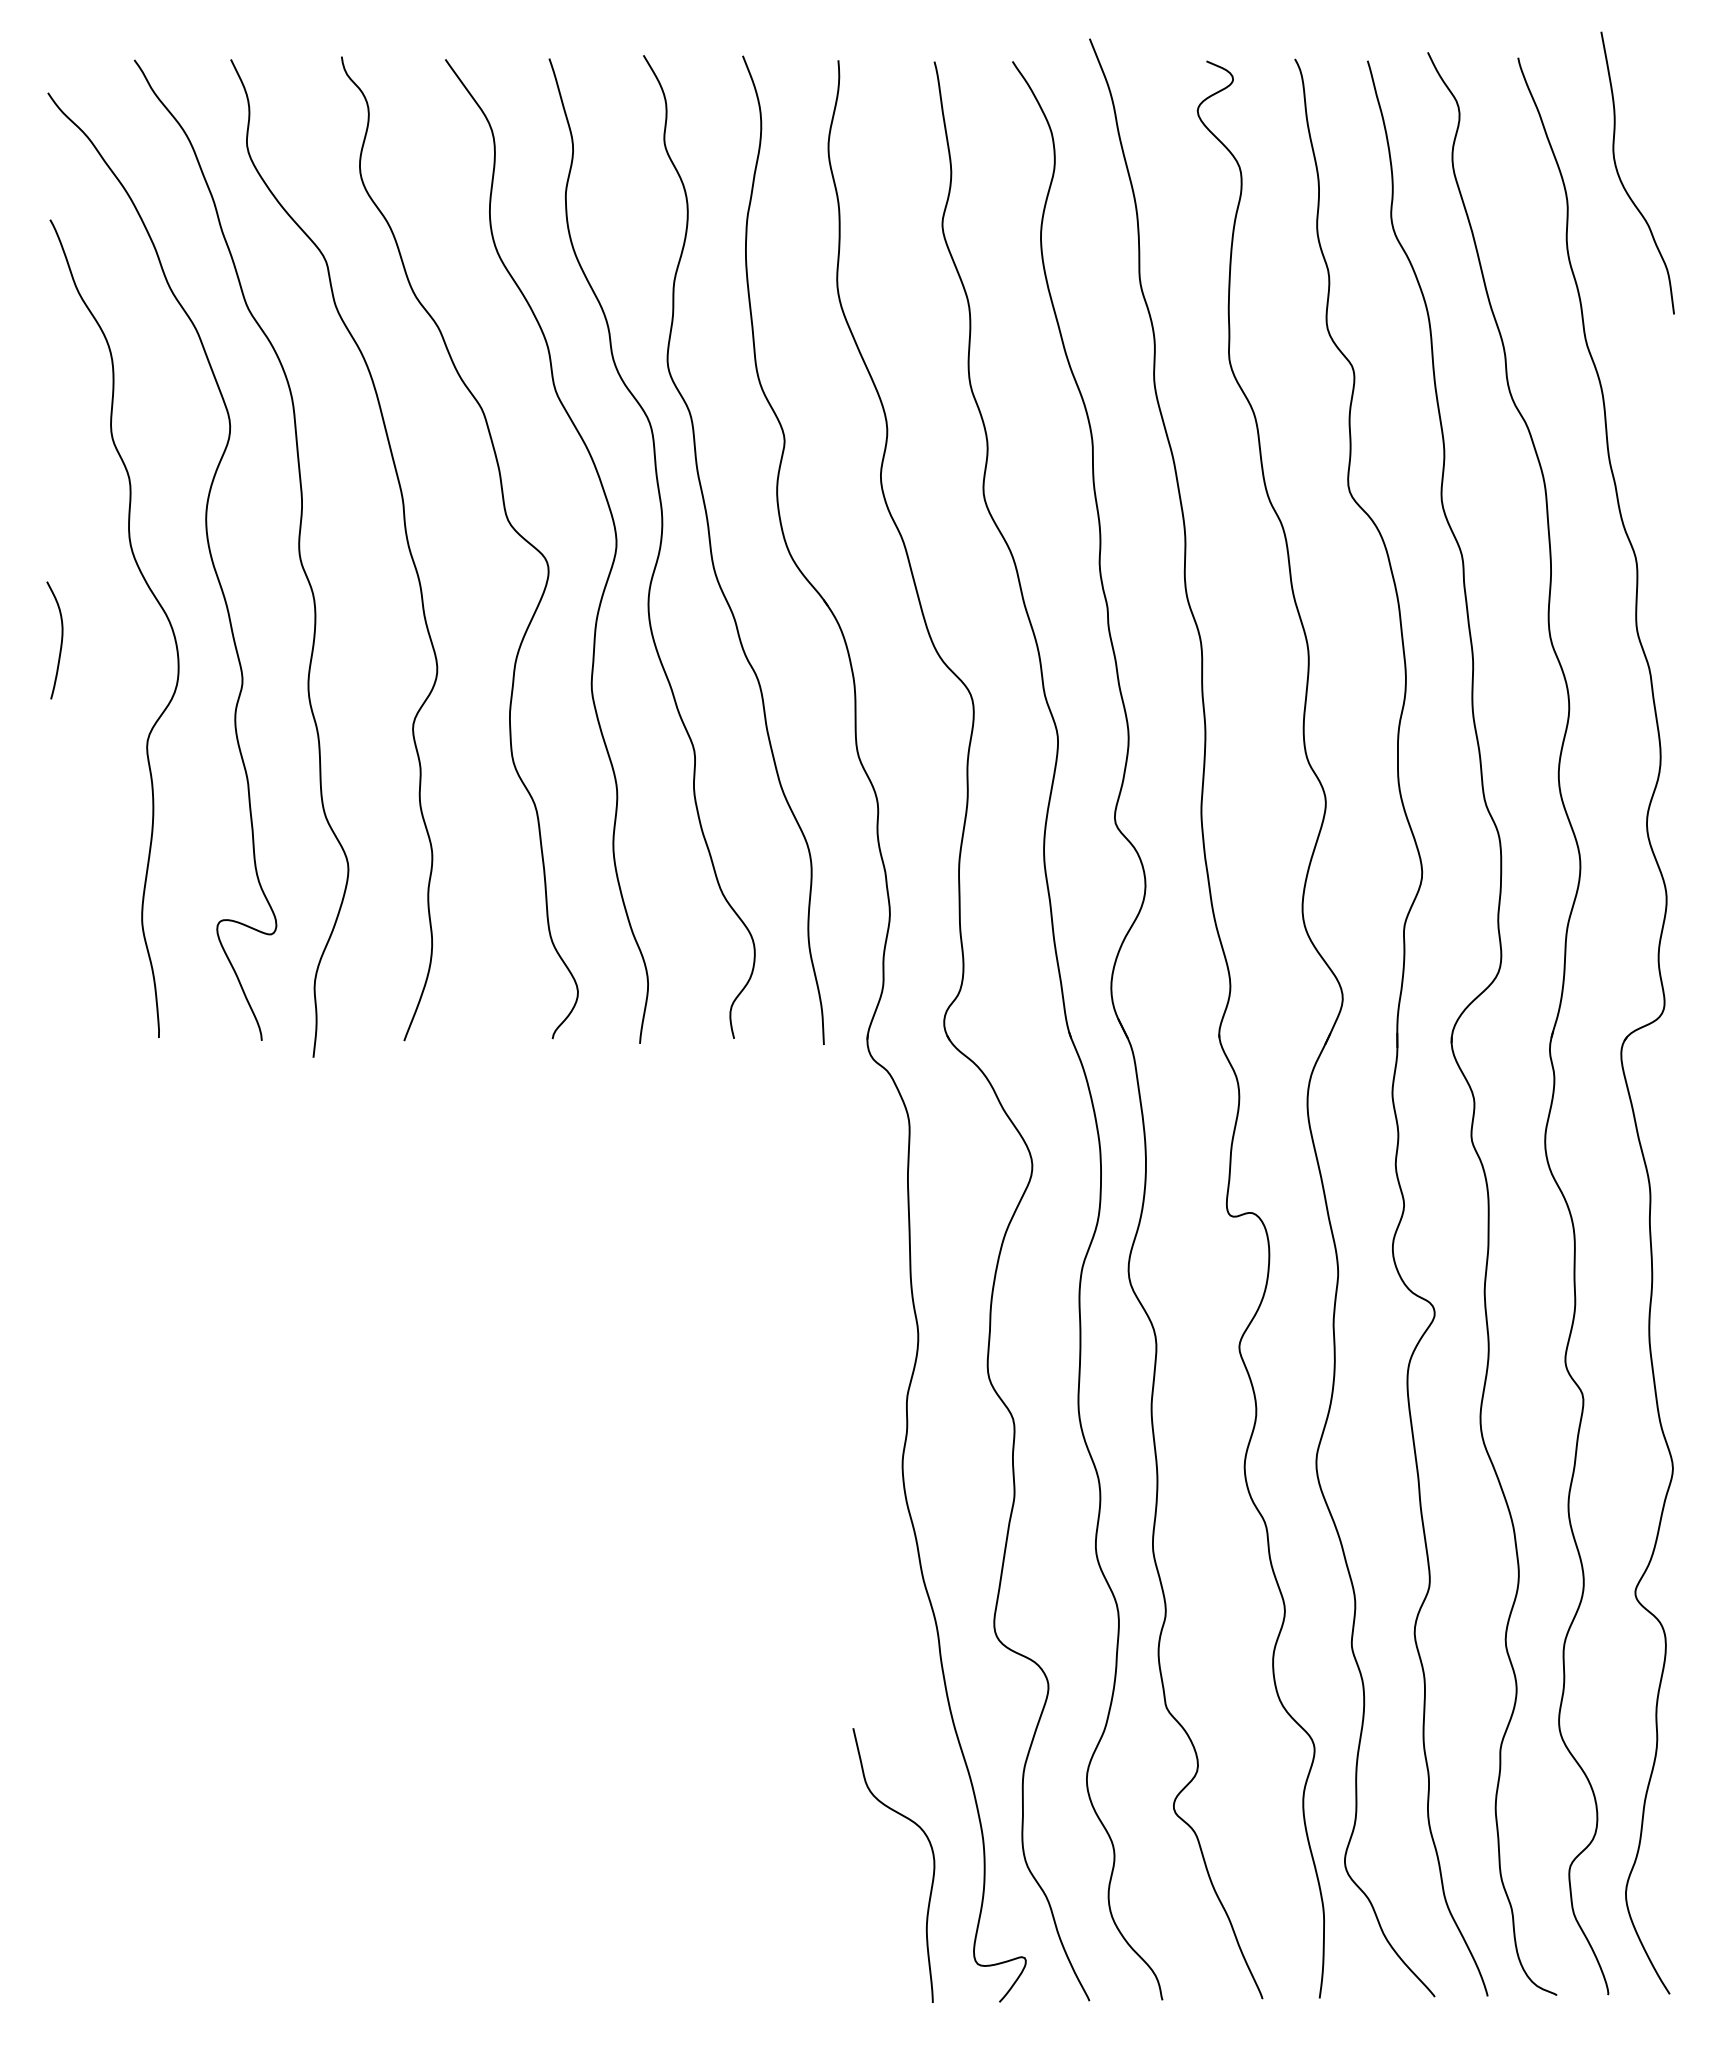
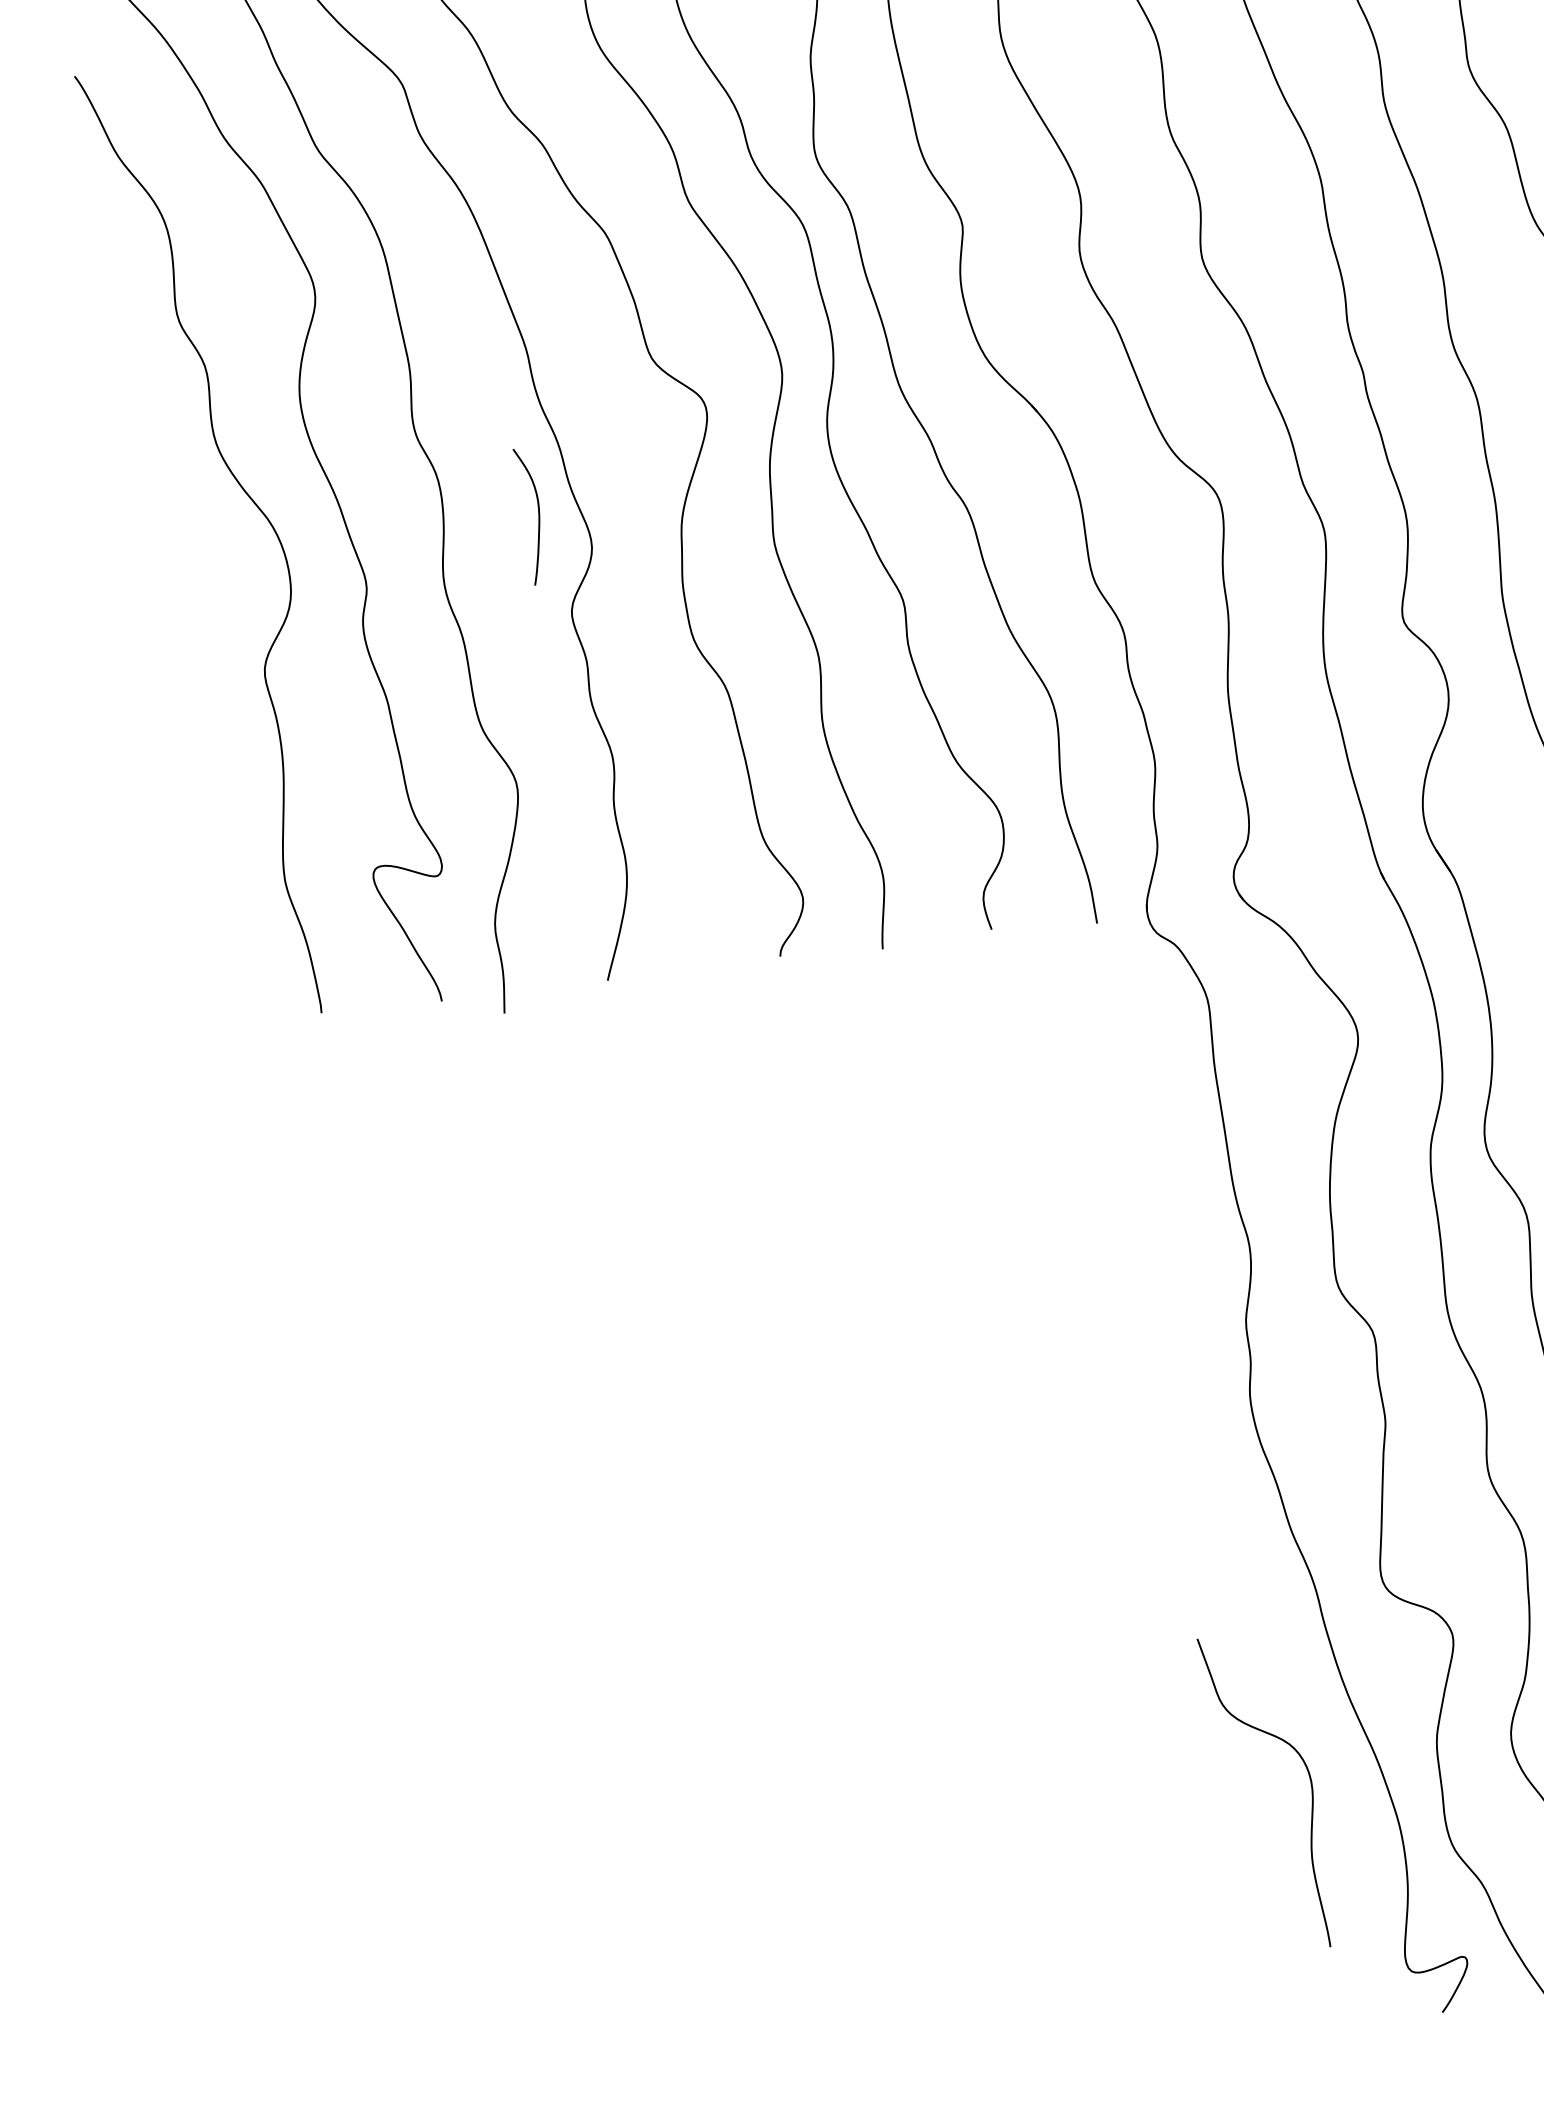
curve: (60, 642) -> (537, 517), moved
curve: (933, 1865) -> (1311, 1786), moved

